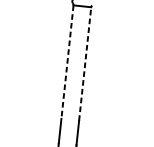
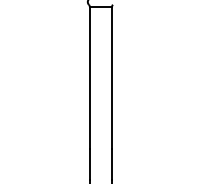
line: (67, 62) -> (89, 78), dashed -> solid
line: (85, 63) -> (112, 77), dashed -> solid

